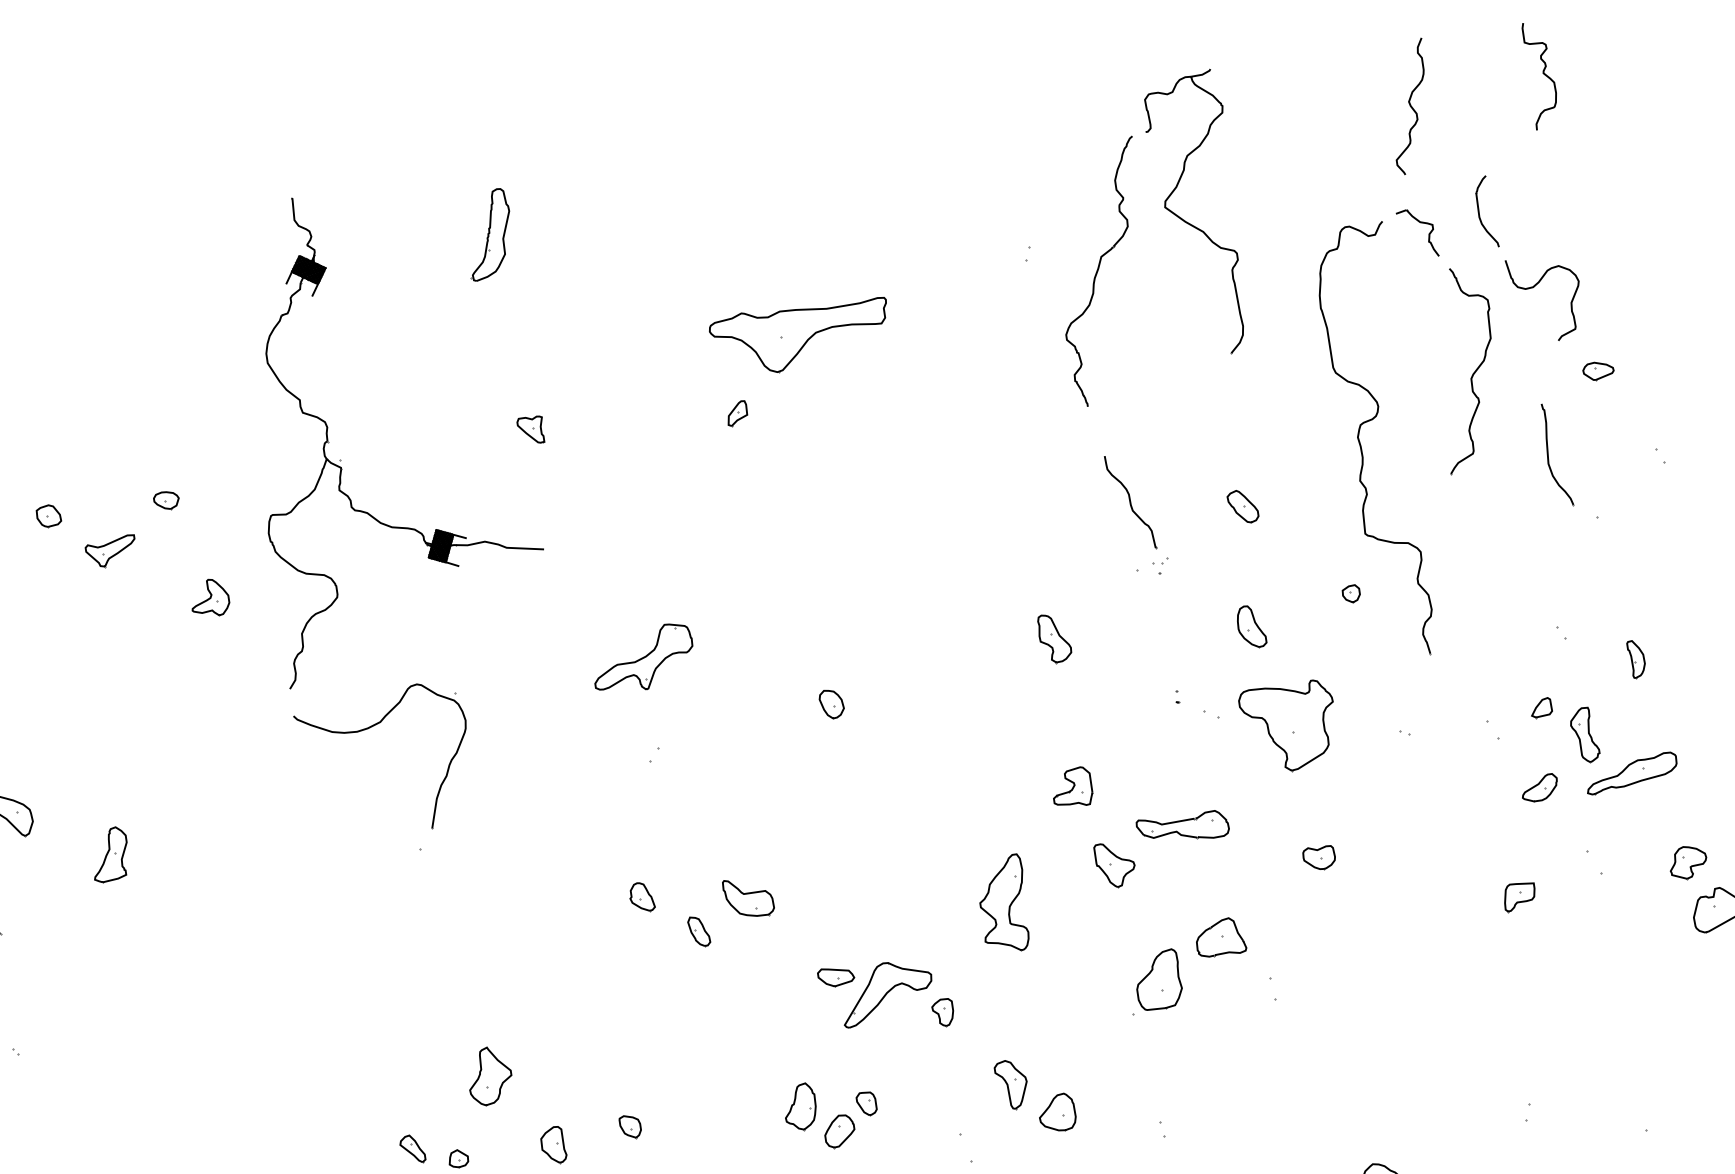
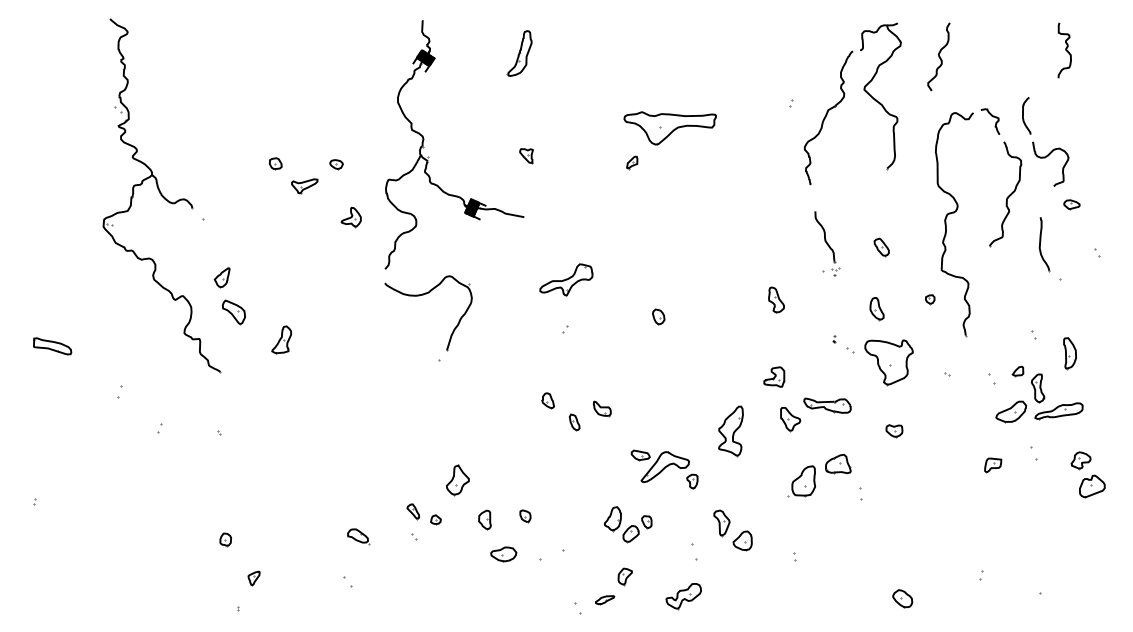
curve: (1409, 106) -> (938, 56), moved
part: (1635, 659) -> (1069, 353), size x1.6
part: (1540, 787) -> (1011, 411), size x1.6
part: (749, 896) -> (602, 408), size x0.7

